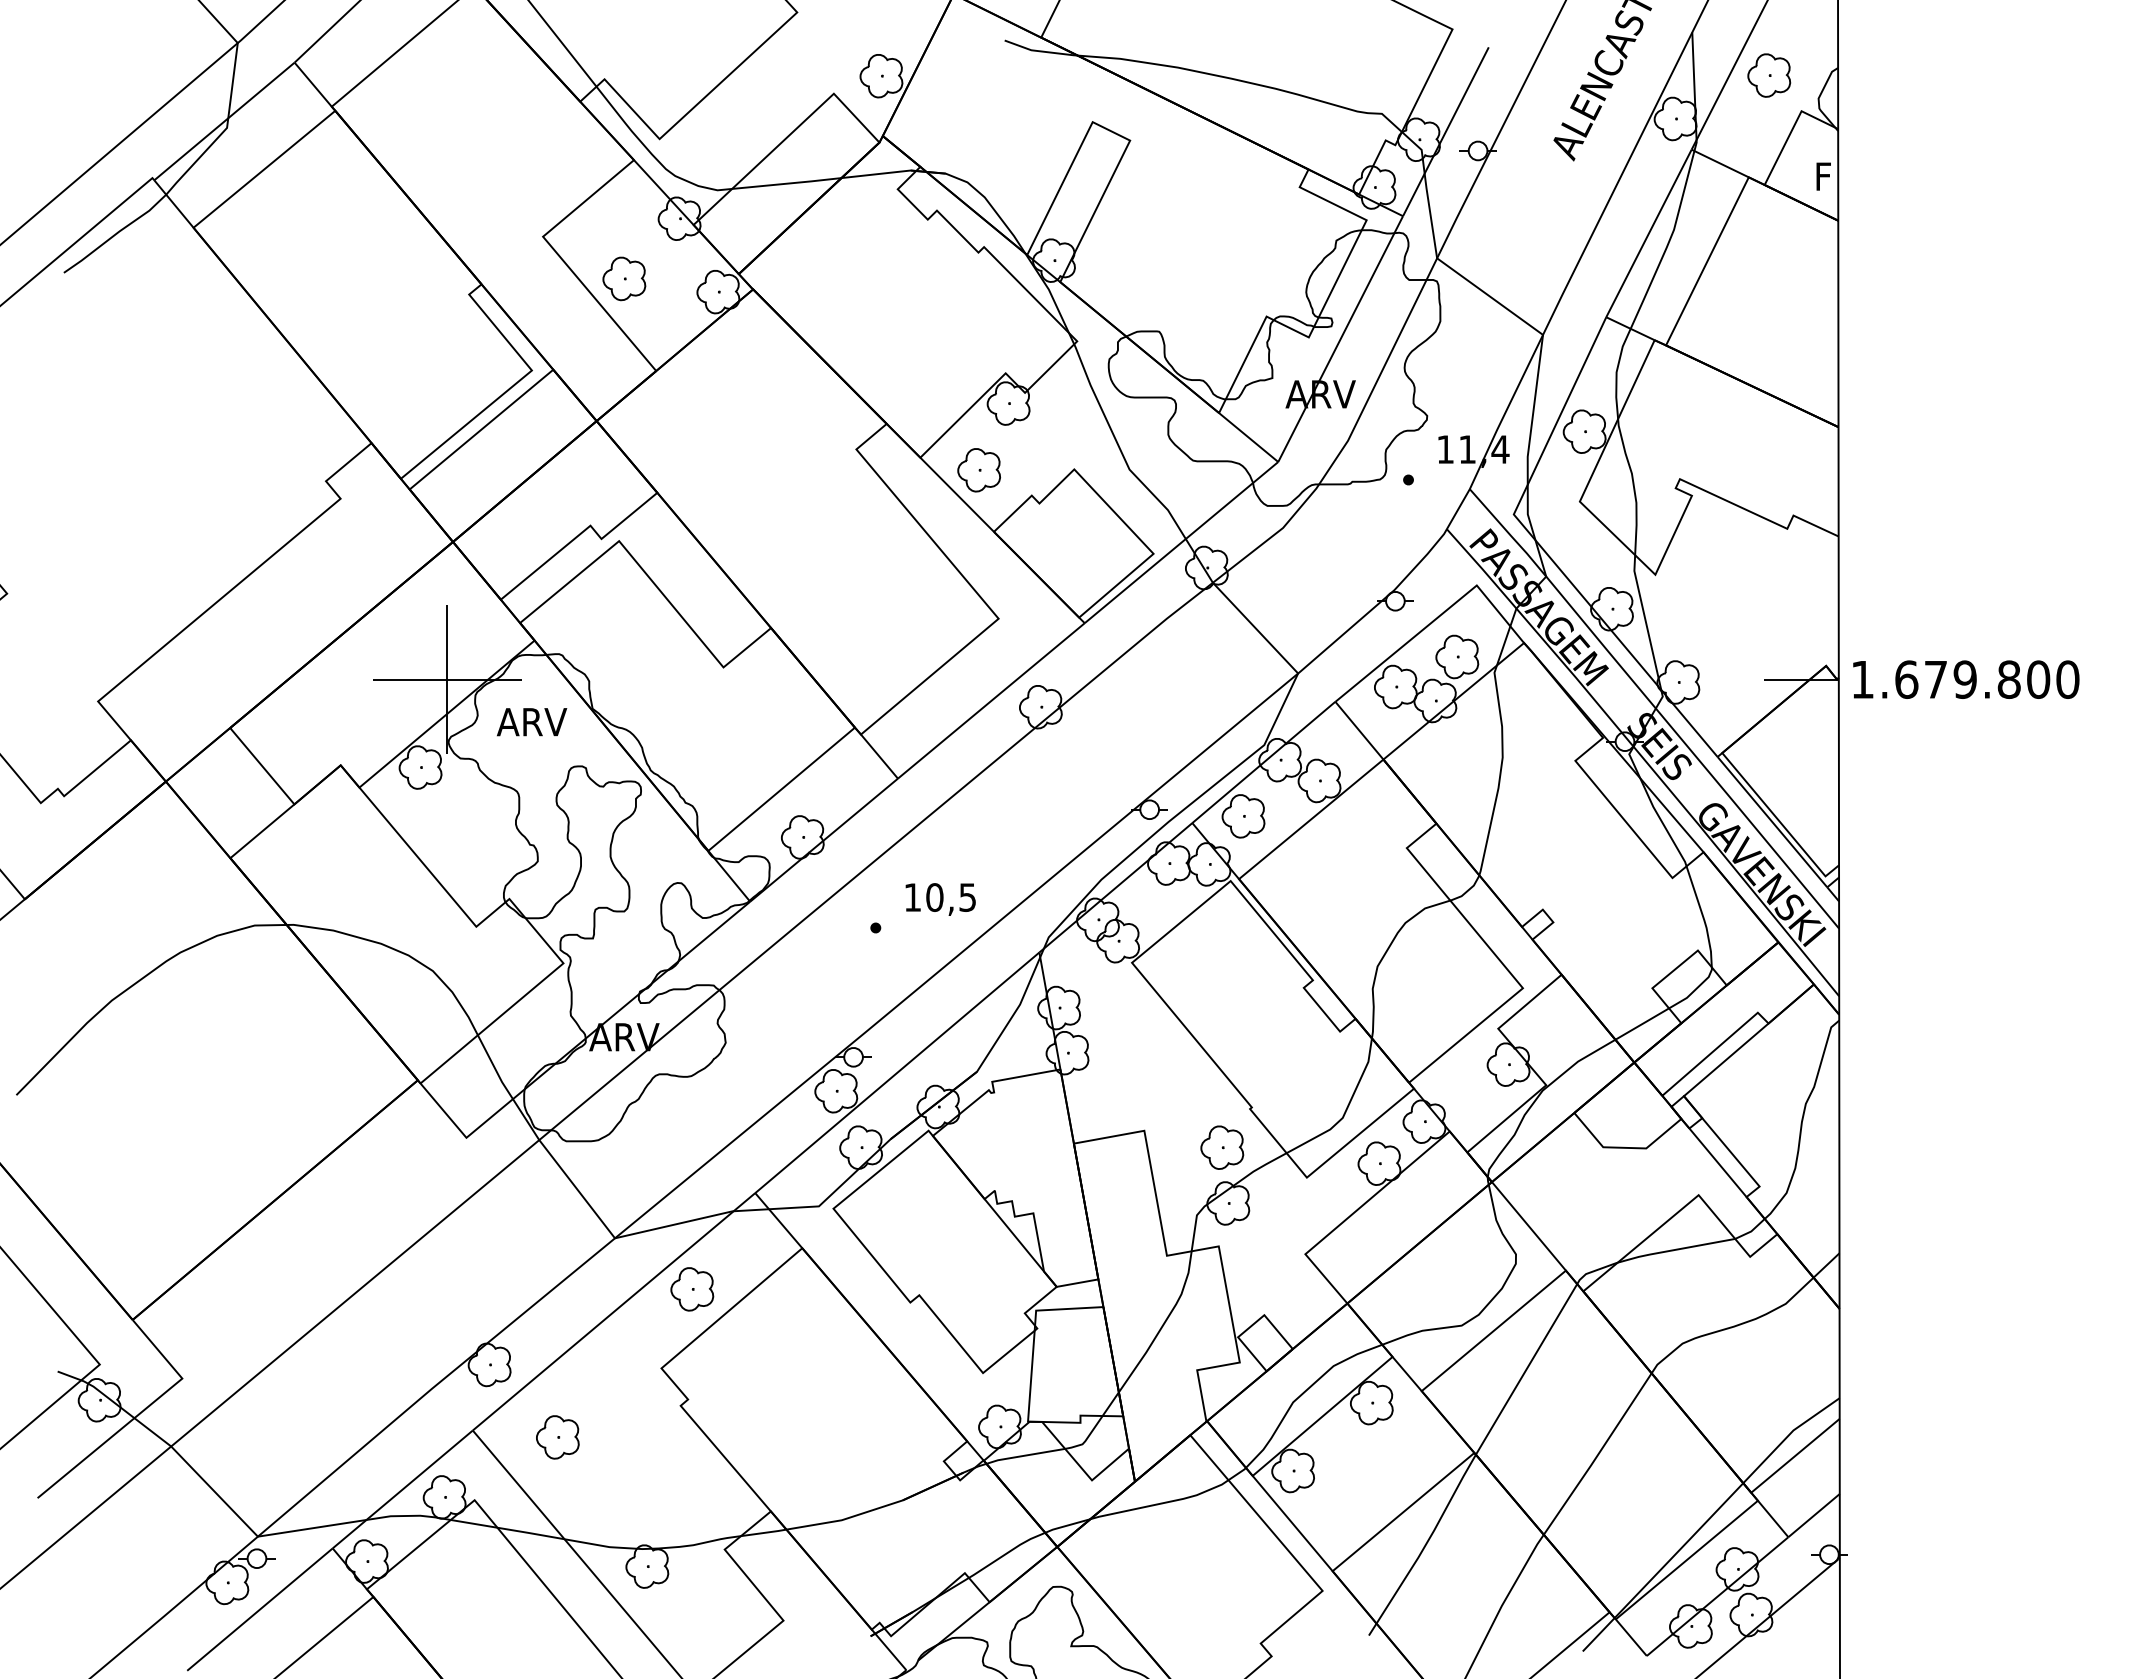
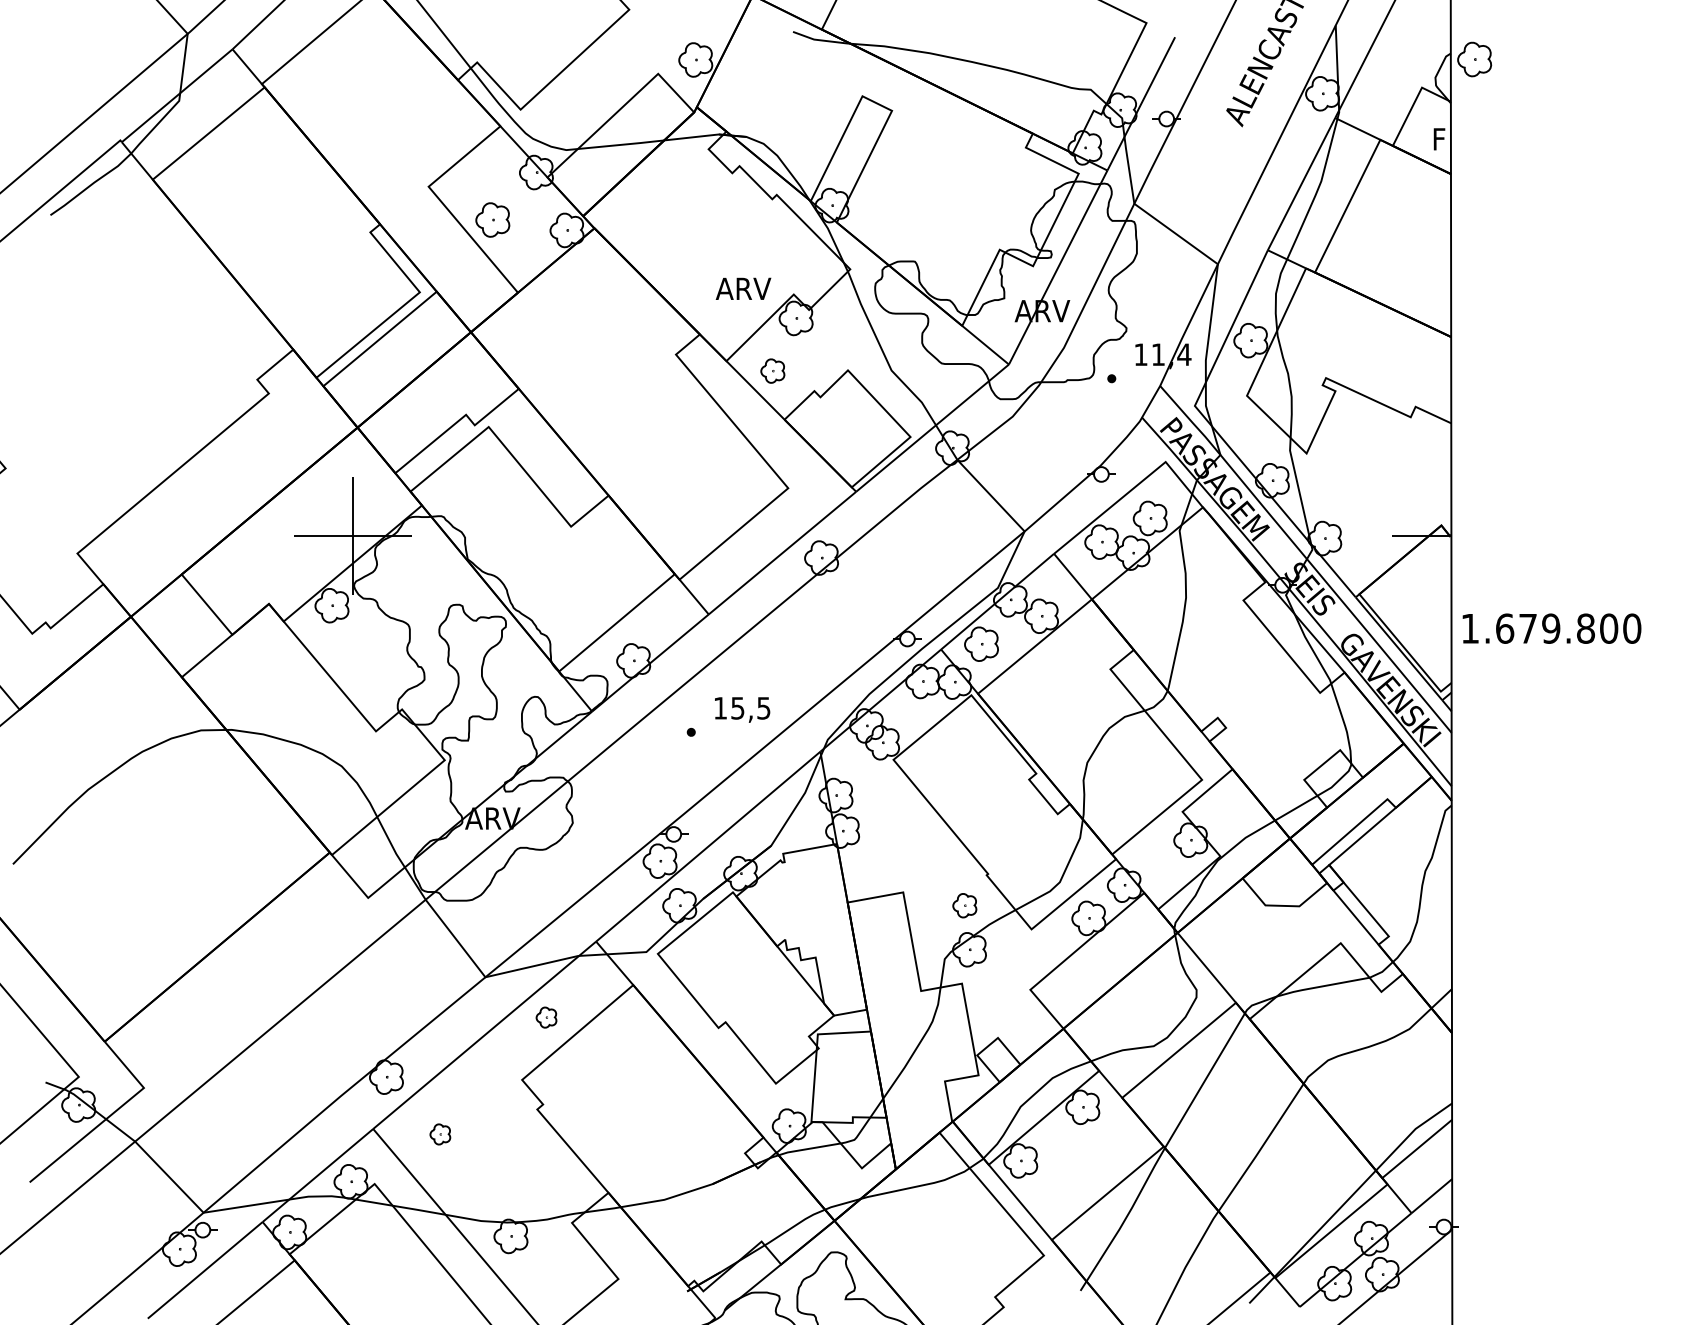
part: (1769, 75) -> (1474, 59), moved
part: (978, 470) -> (772, 371), size x0.7
text: (1966, 679) -> (1552, 628), moved
text: (532, 722) -> (743, 289), moved
text: (934, 897) -> (737, 708), 10,5 -> 15,5
part: (1222, 1147) -> (964, 905), size x0.7
part: (692, 1289) -> (546, 1017), size x0.6
part: (557, 1437) -> (440, 1134), size x0.6

